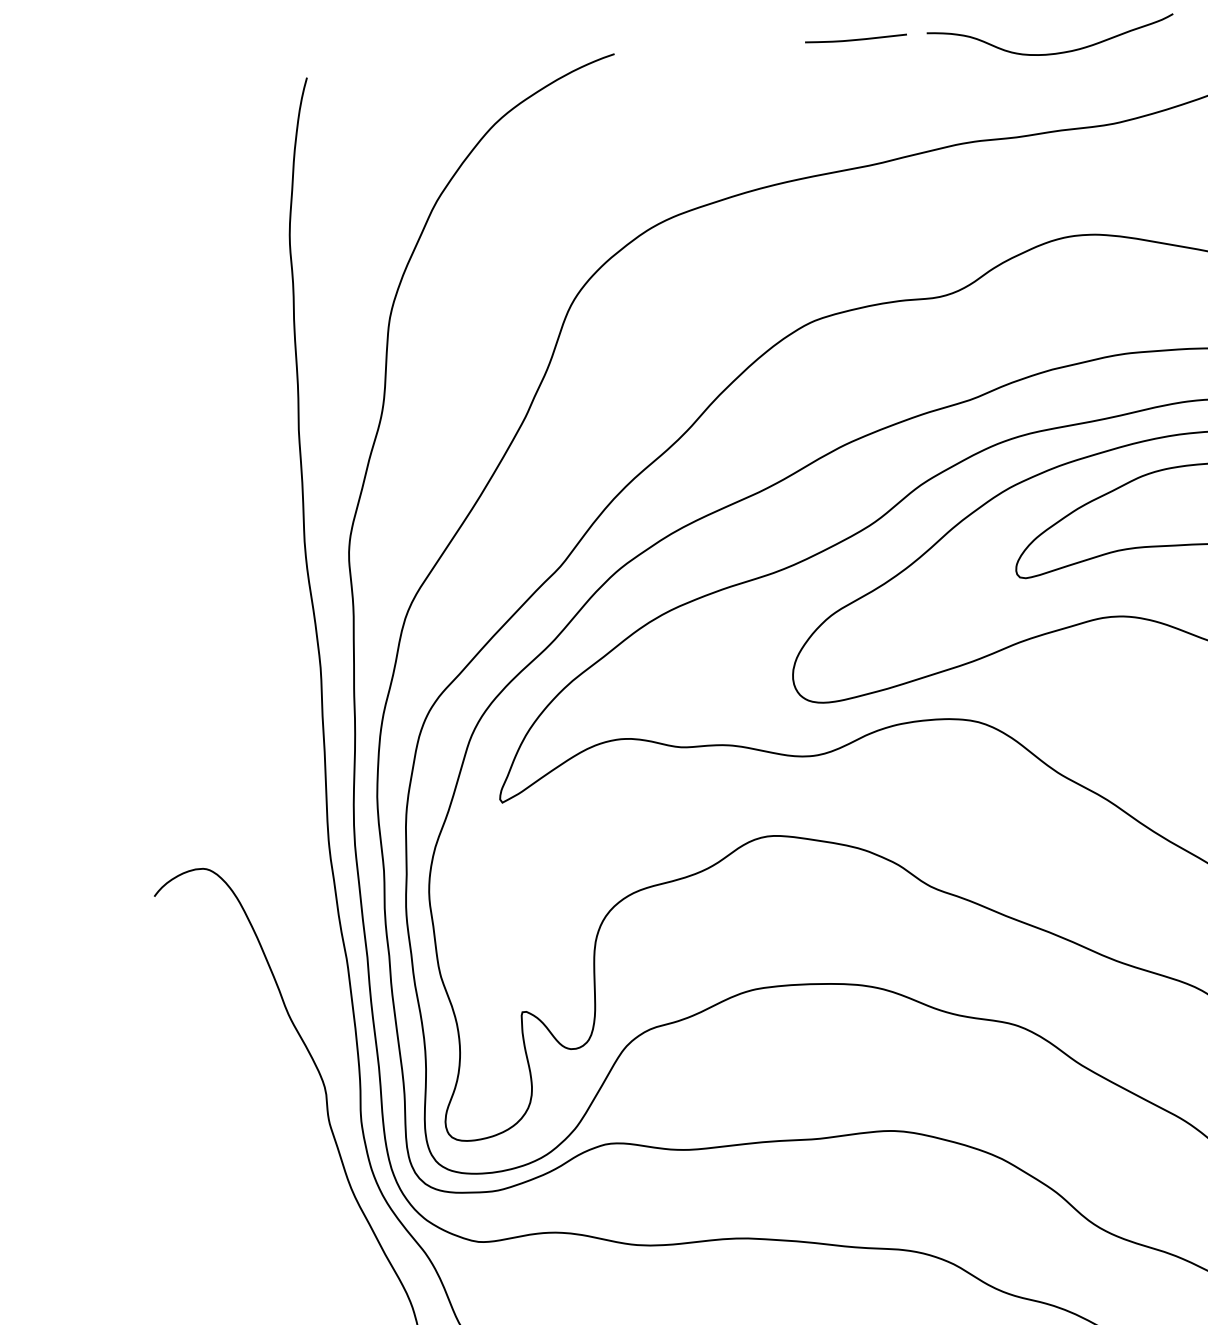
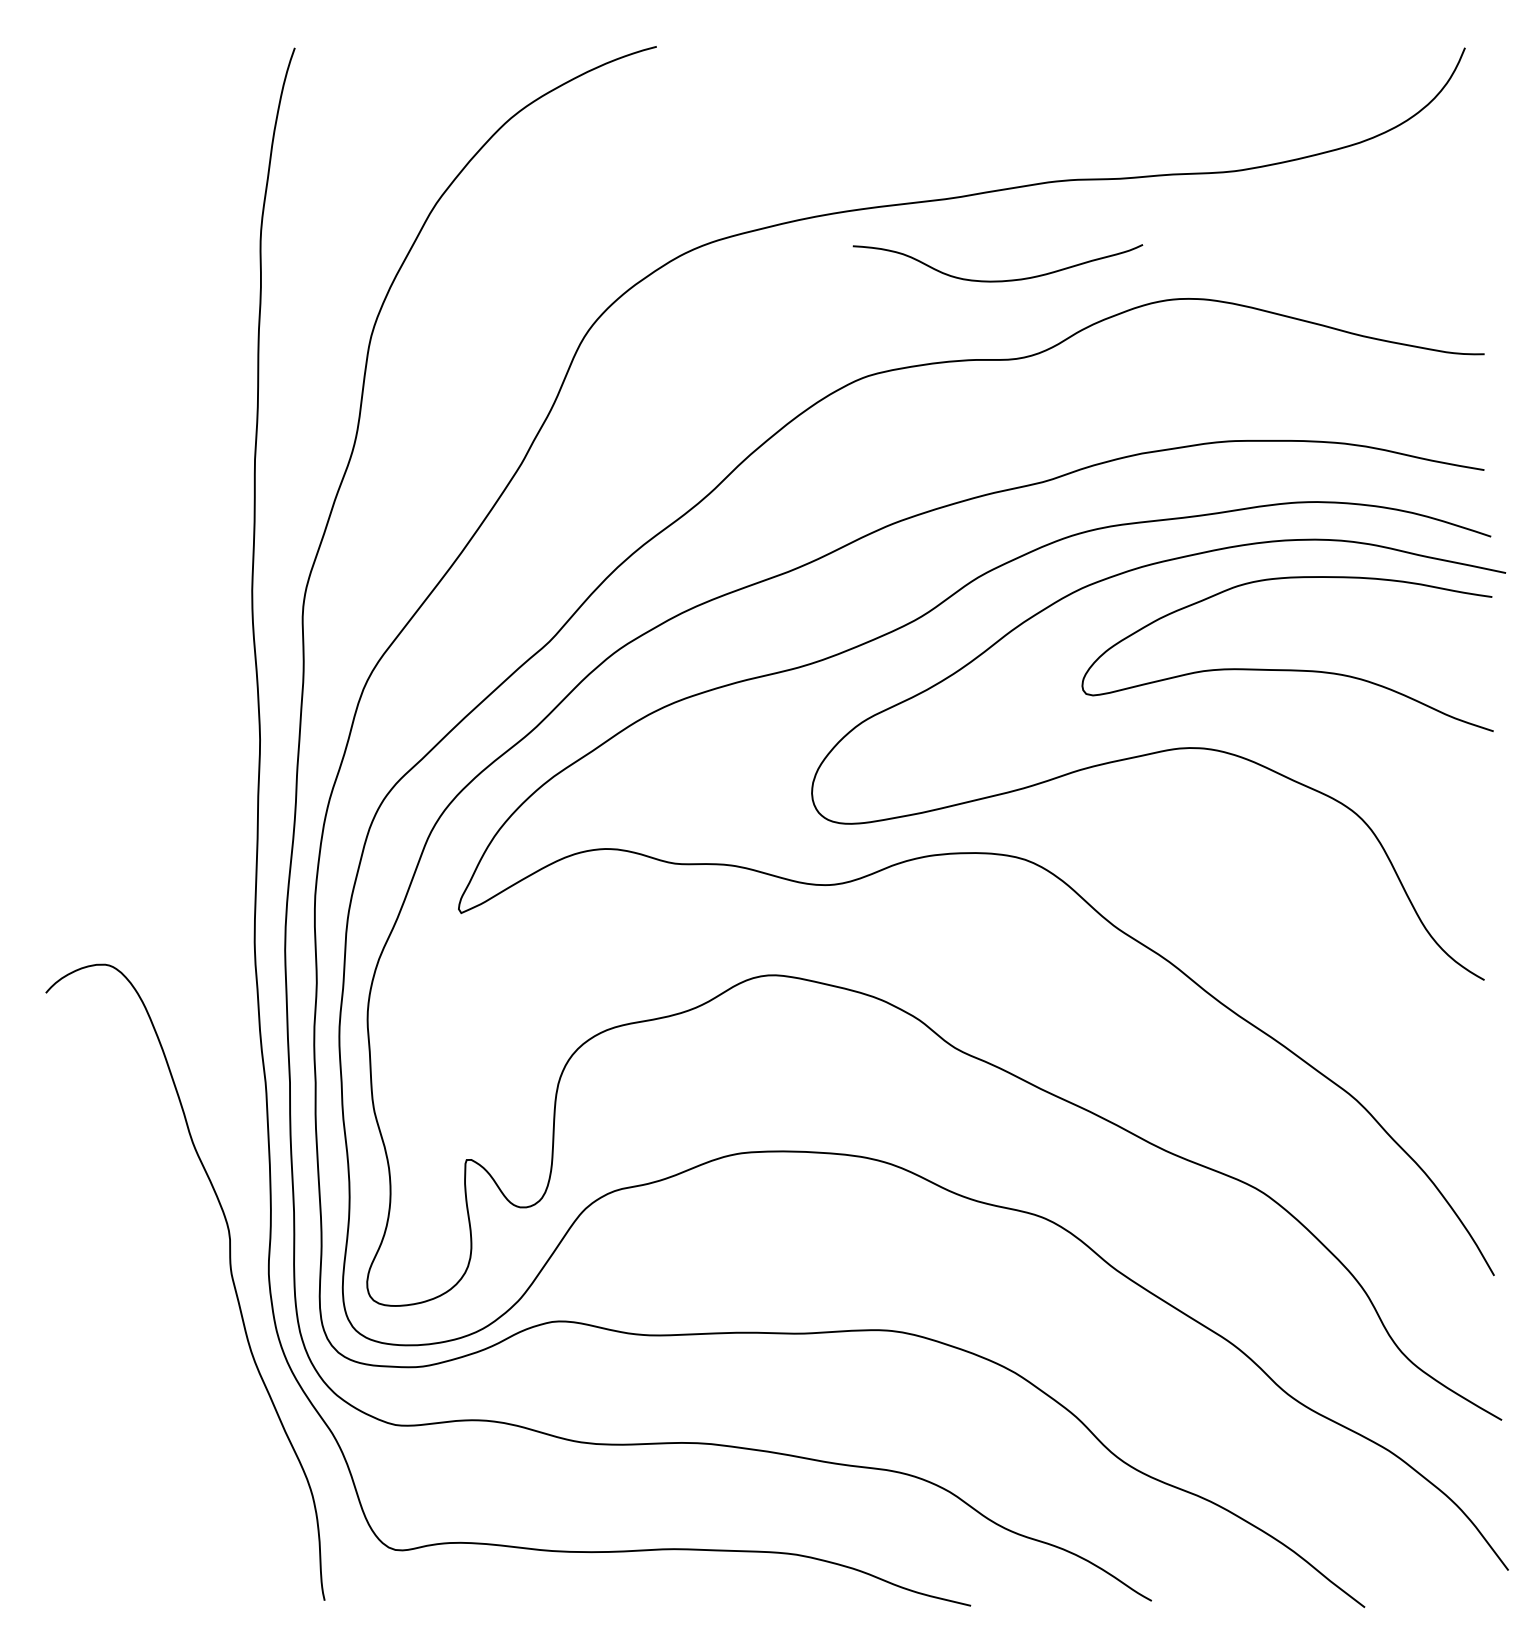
curve: (855, 39) -> (940, 50), removed
curve: (1051, 53) -> (997, 280), moved

